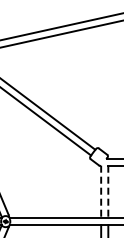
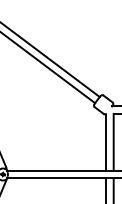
line: (101, 192) -> (106, 143), dashed -> solid
line: (108, 192) -> (113, 143), dashed -> solid

